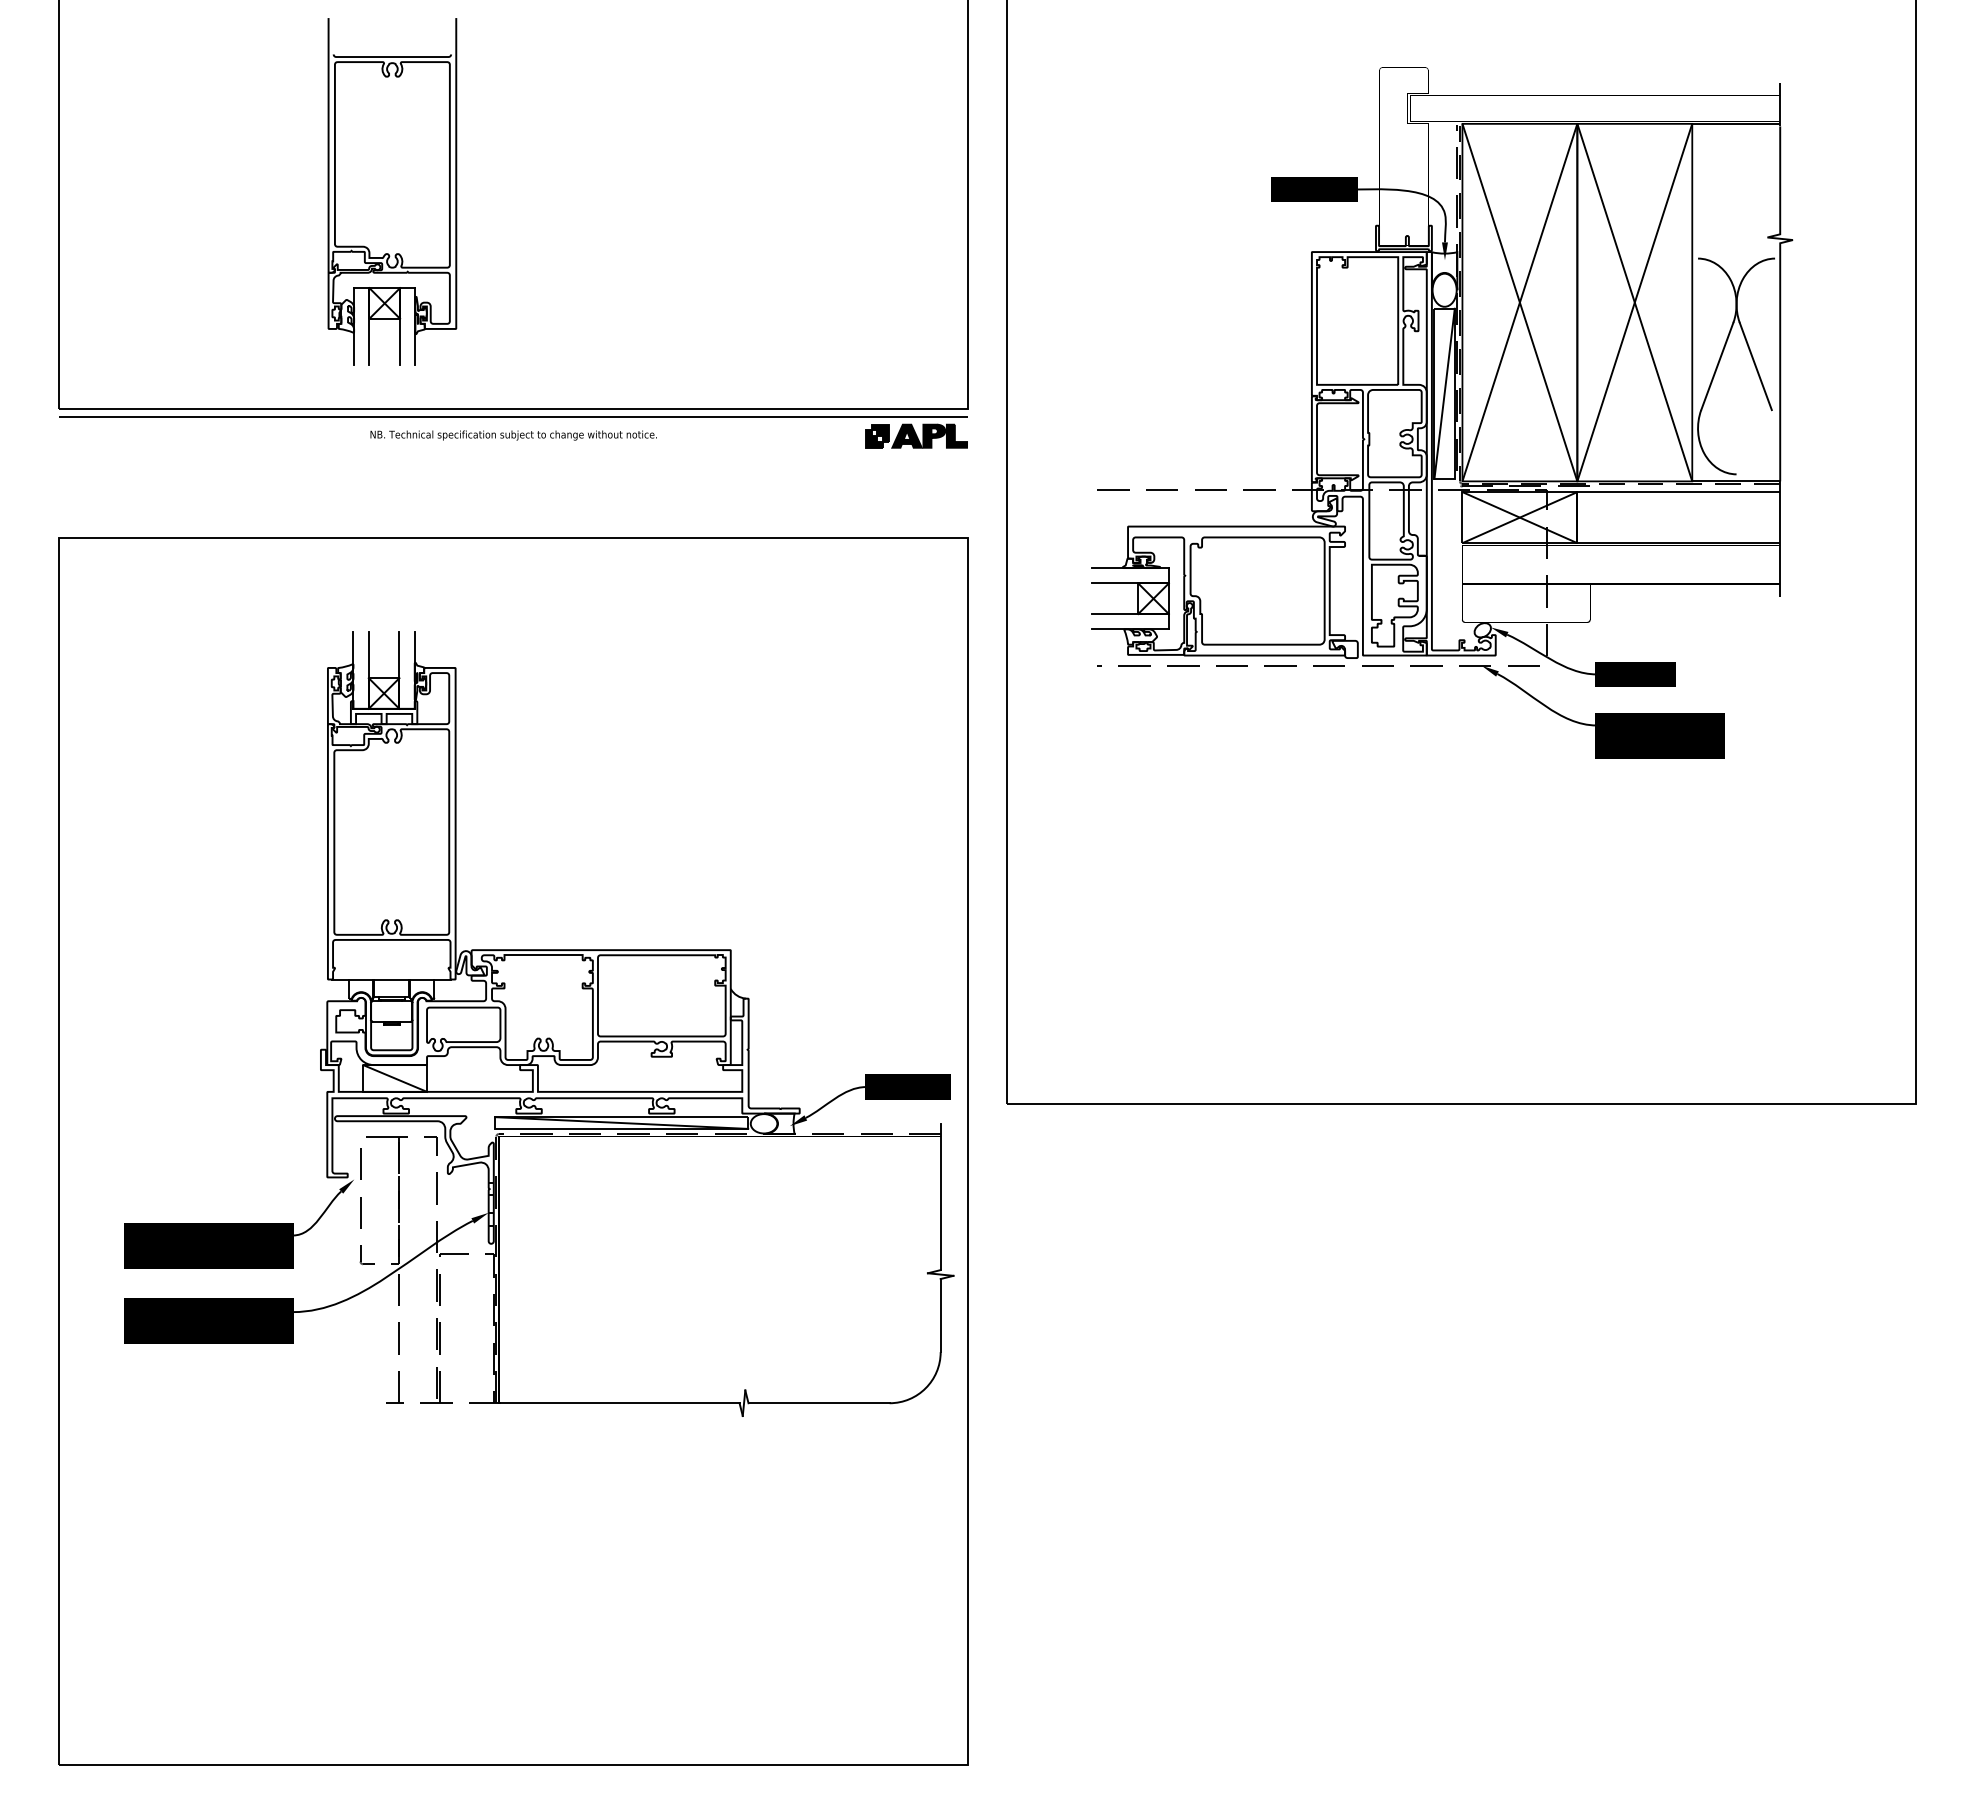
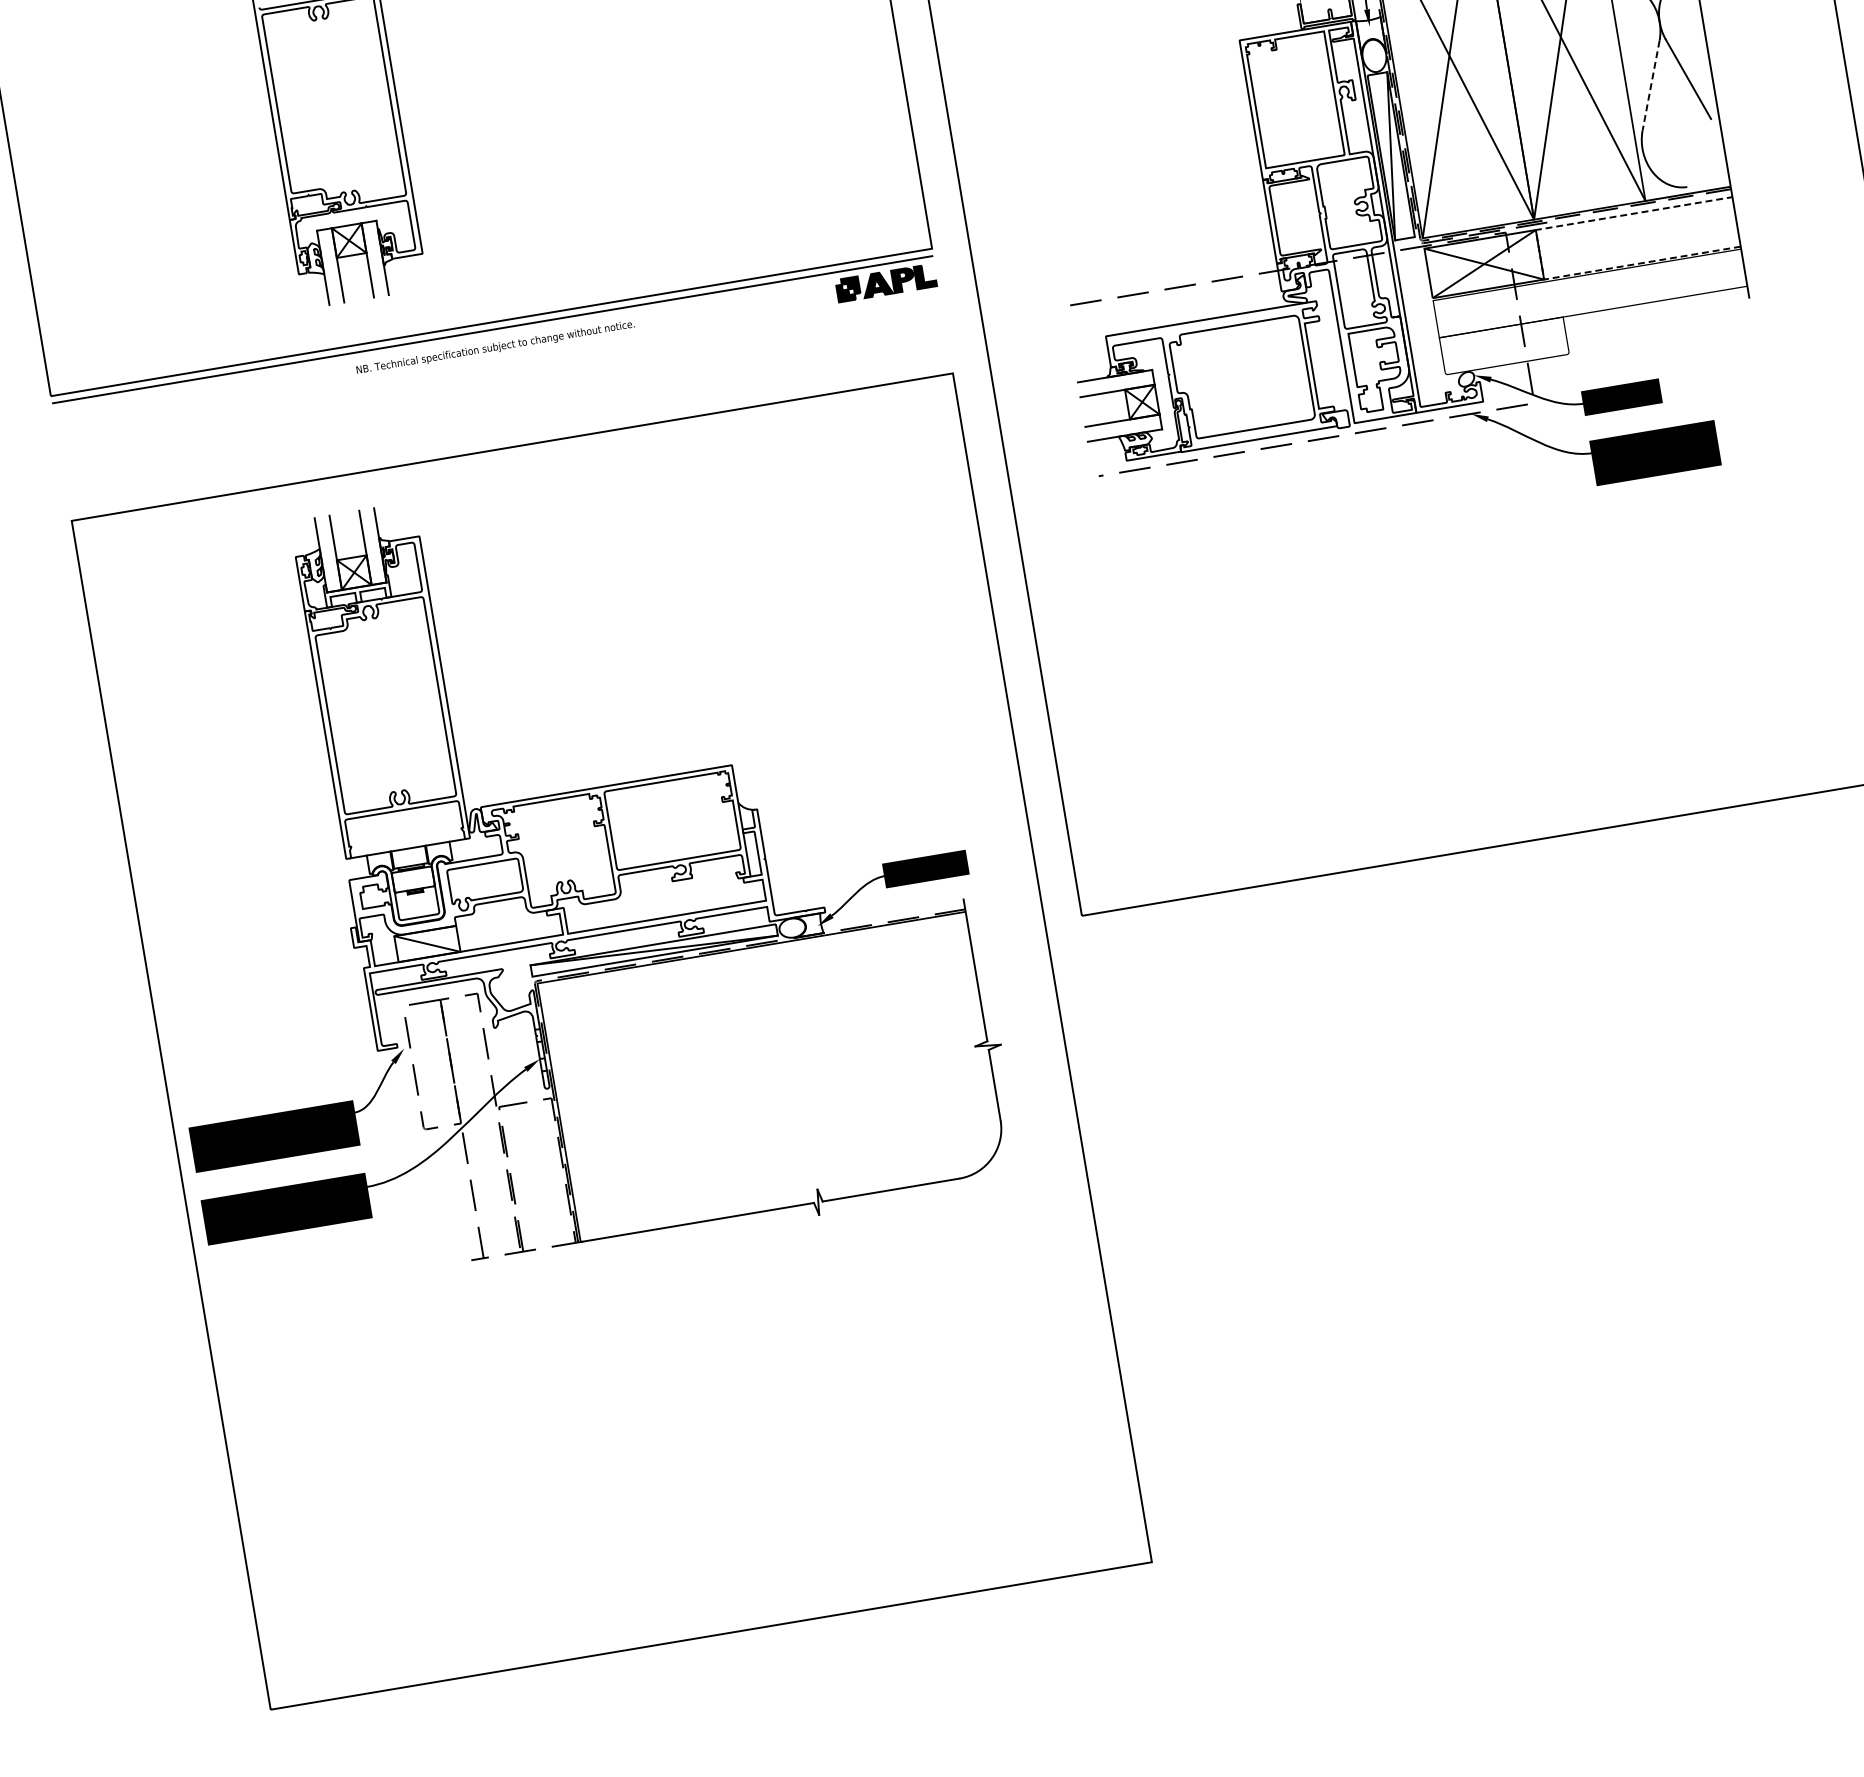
line: (1717, 366) -> (1651, 85), solid -> dashed
line: (1577, 517) -> (1540, 254), solid -> dashed
part: (539, 1023) -> (558, 867), moved

